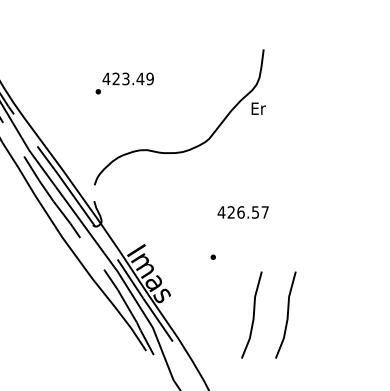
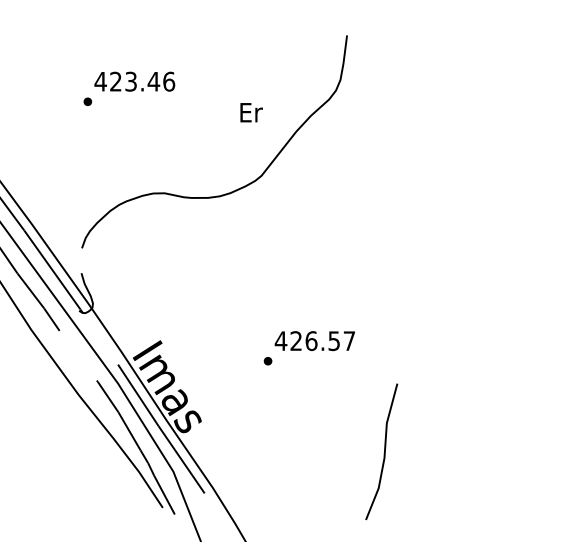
text: (149, 78) -> (168, 80), 423.49 -> 423.46
text: (258, 108) -> (251, 112), moved
text: (242, 212) -> (313, 341), moved
line: (252, 315) -> (329, 452), removed

